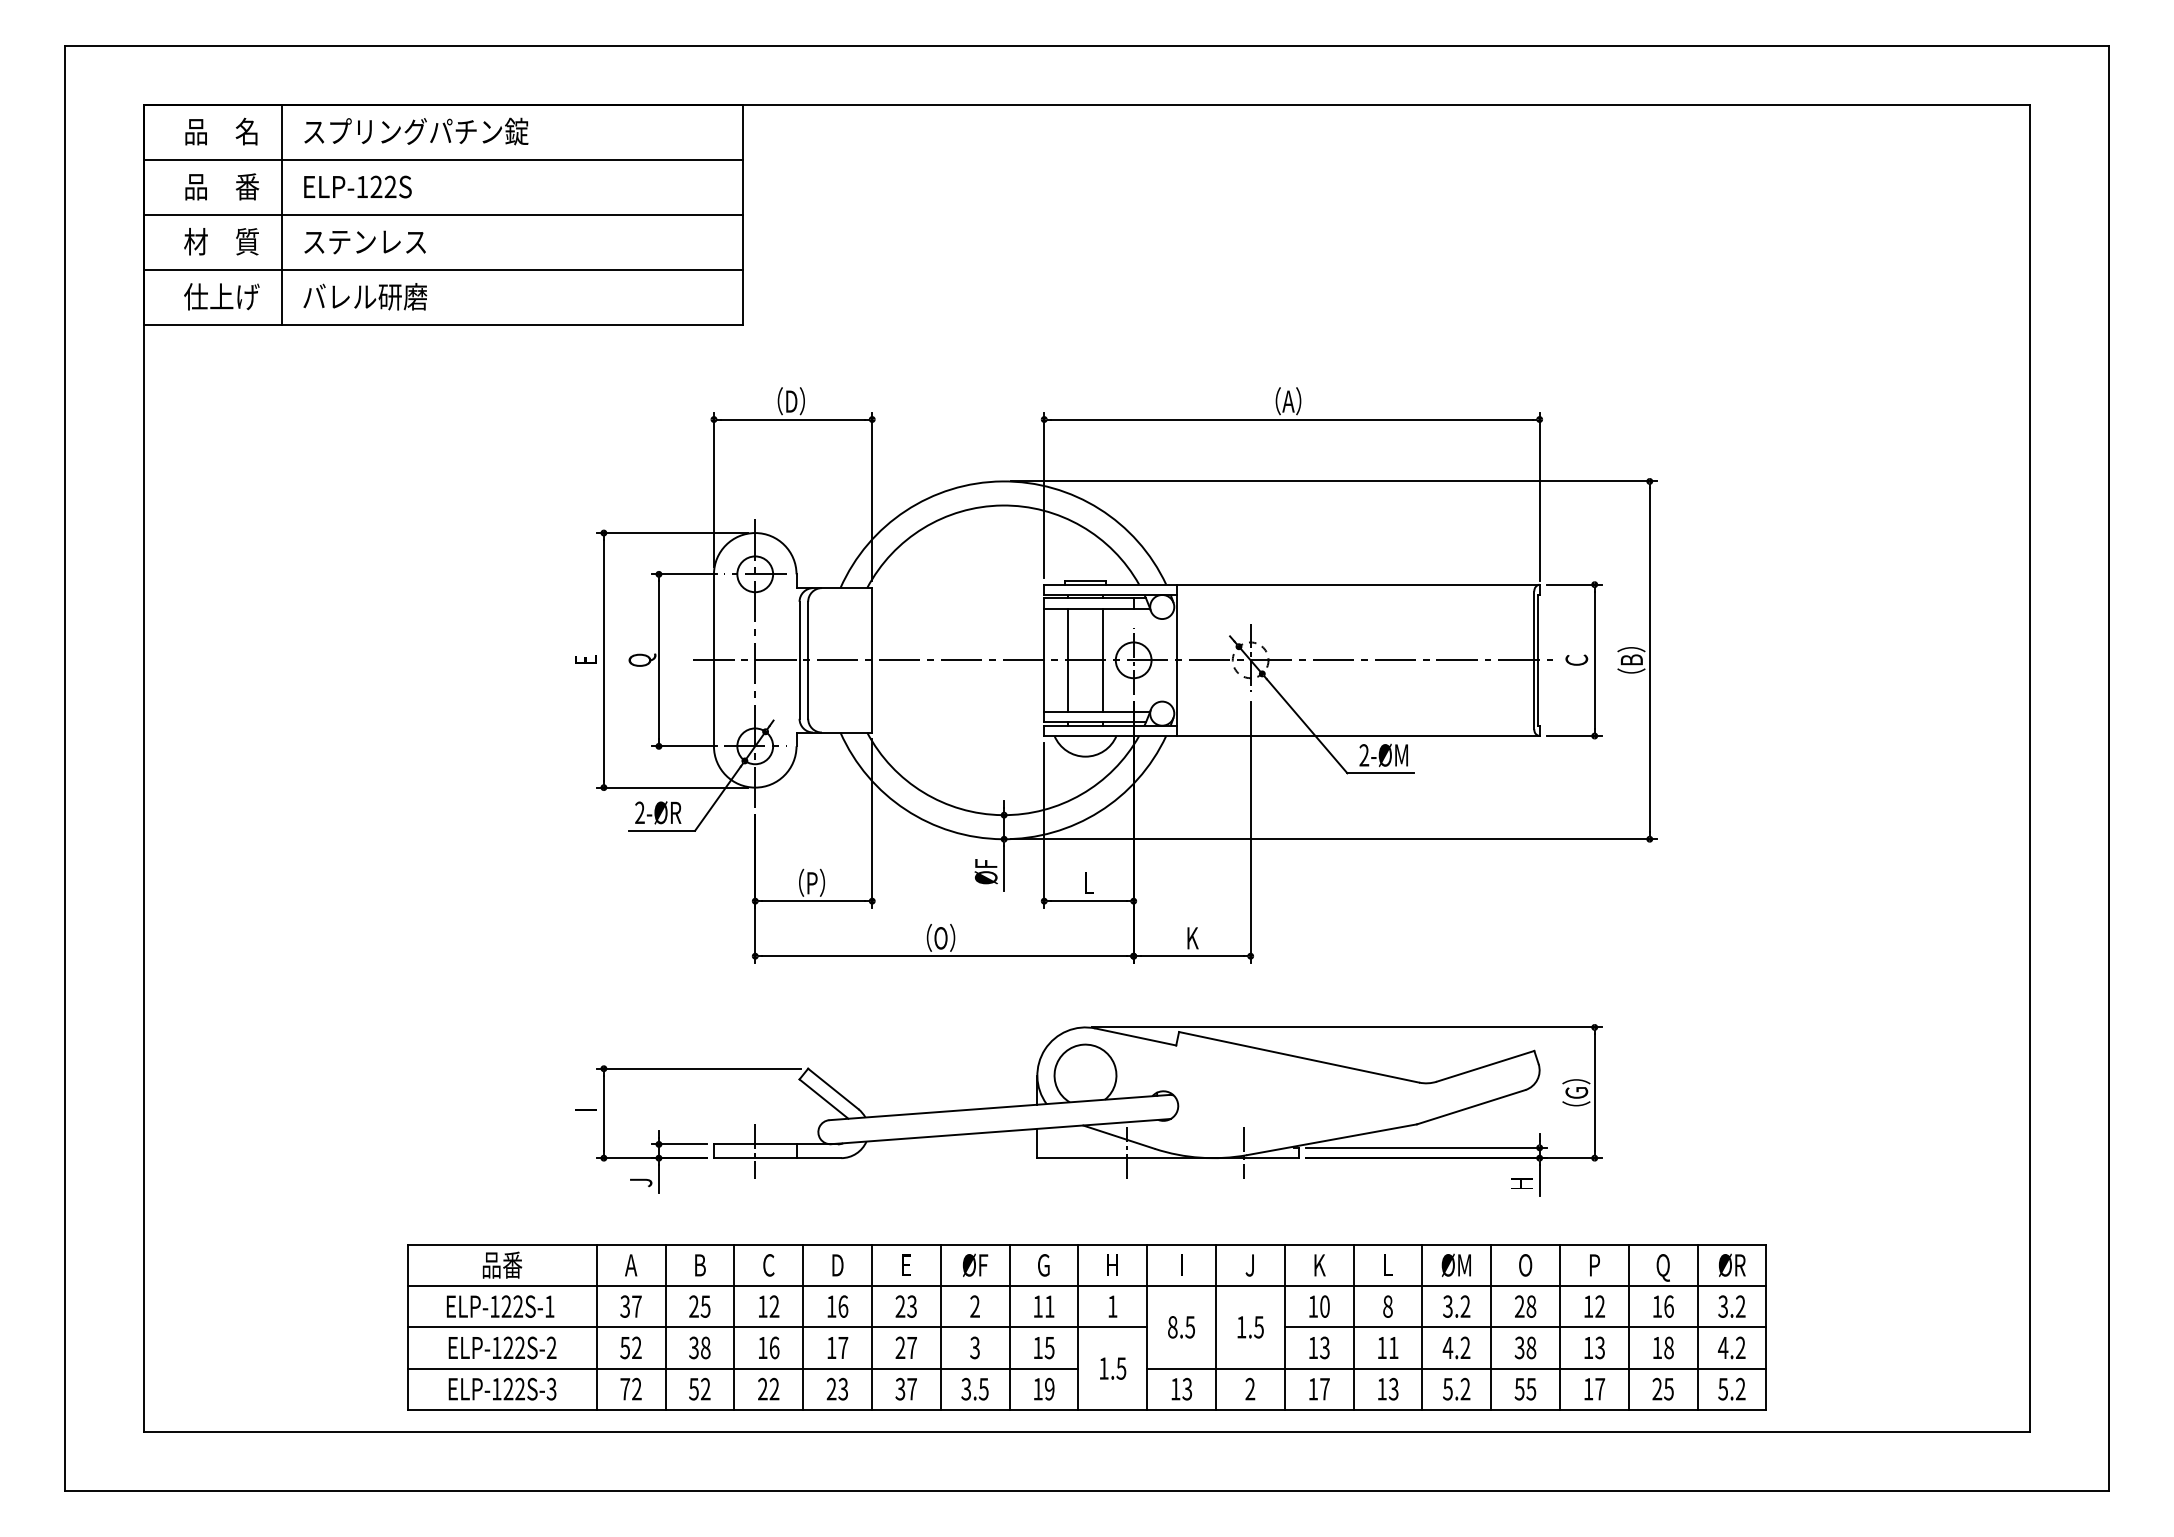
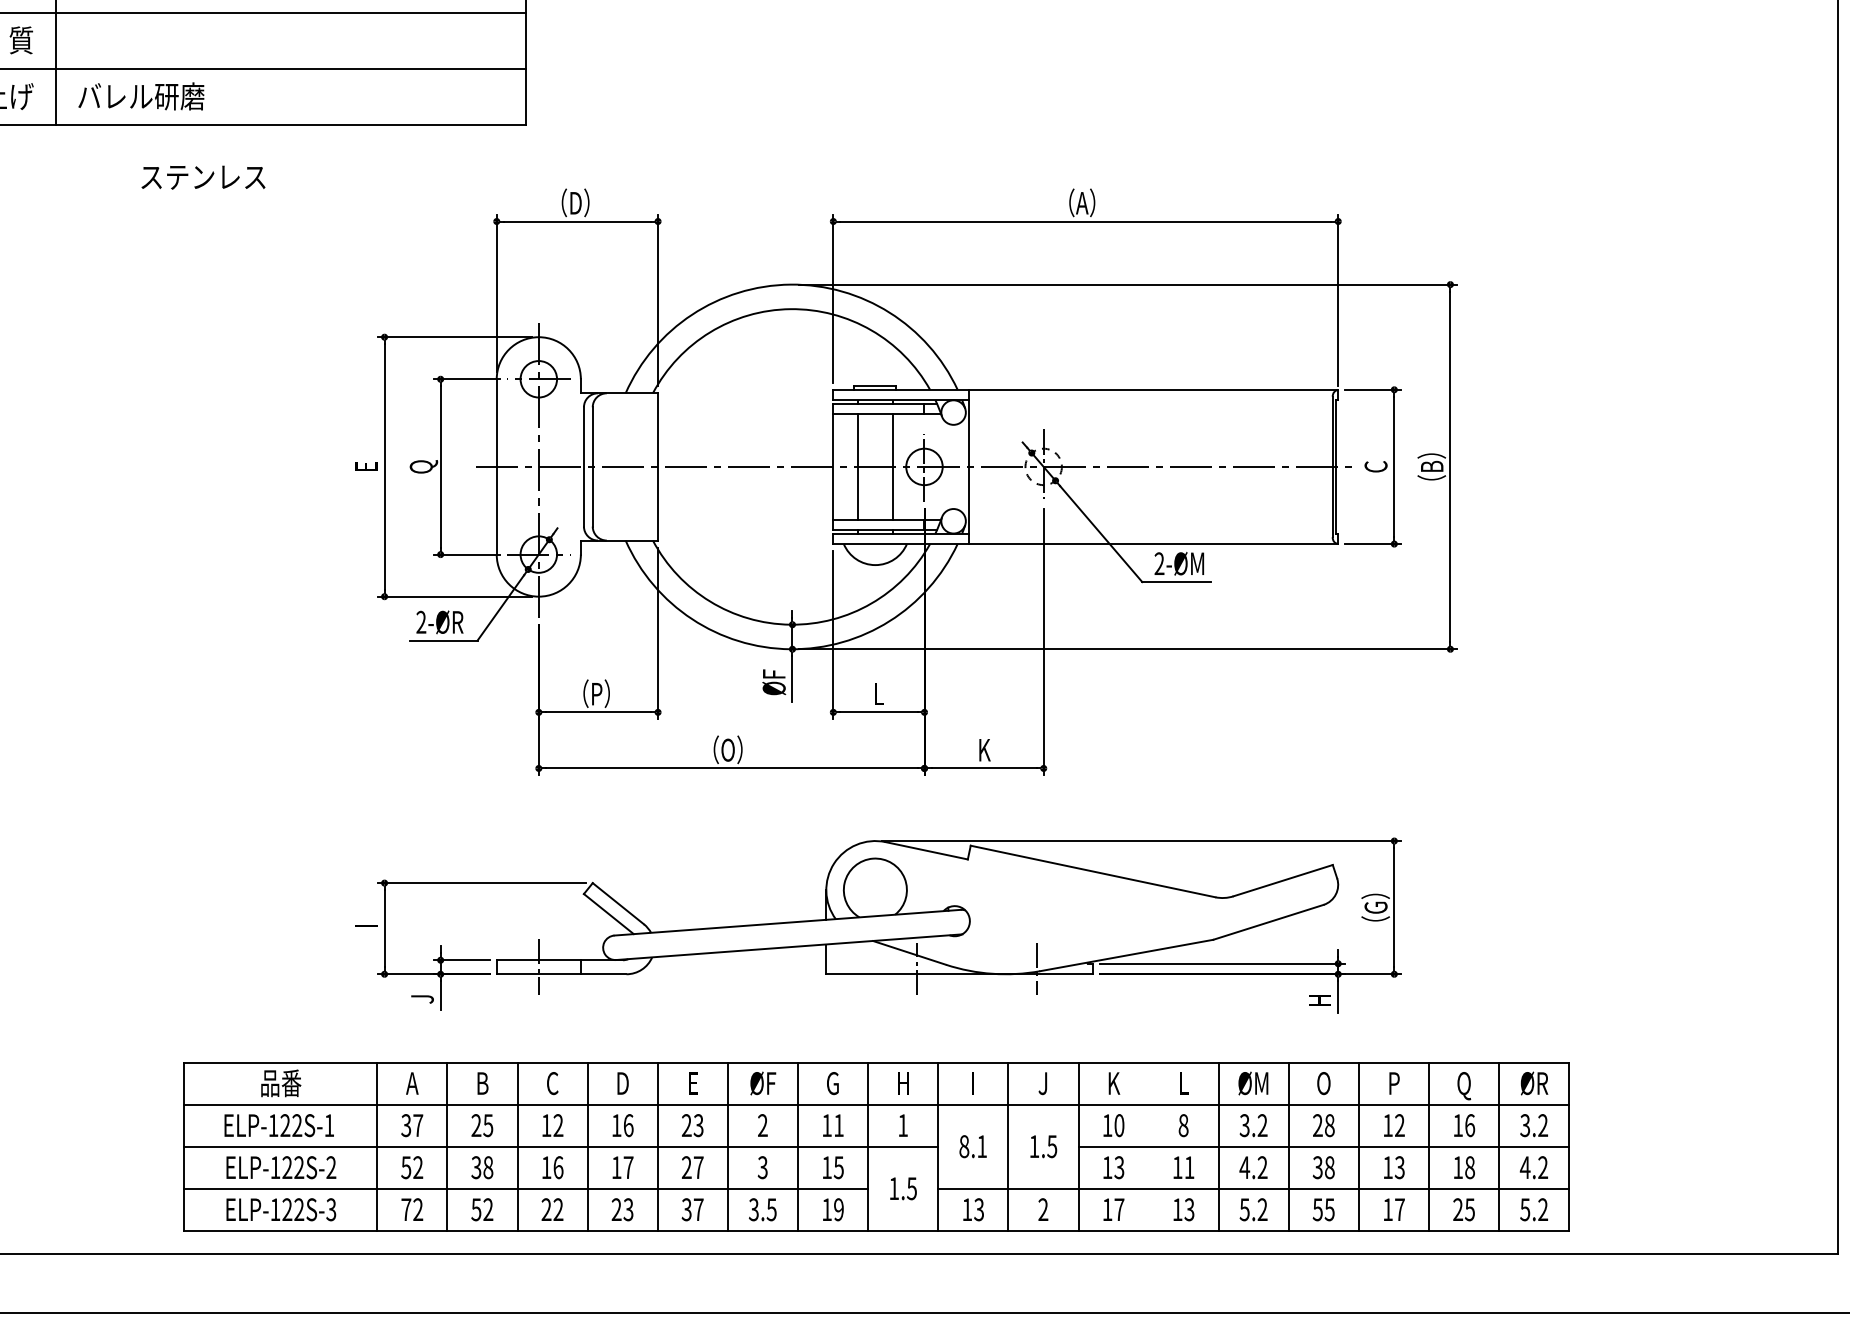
text: (364, 242) -> (202, 177), moved
line: (1353, 1326) -> (1148, 1145), removed
text: (1189, 1327) -> (981, 1146), 8.5 -> 8.1

